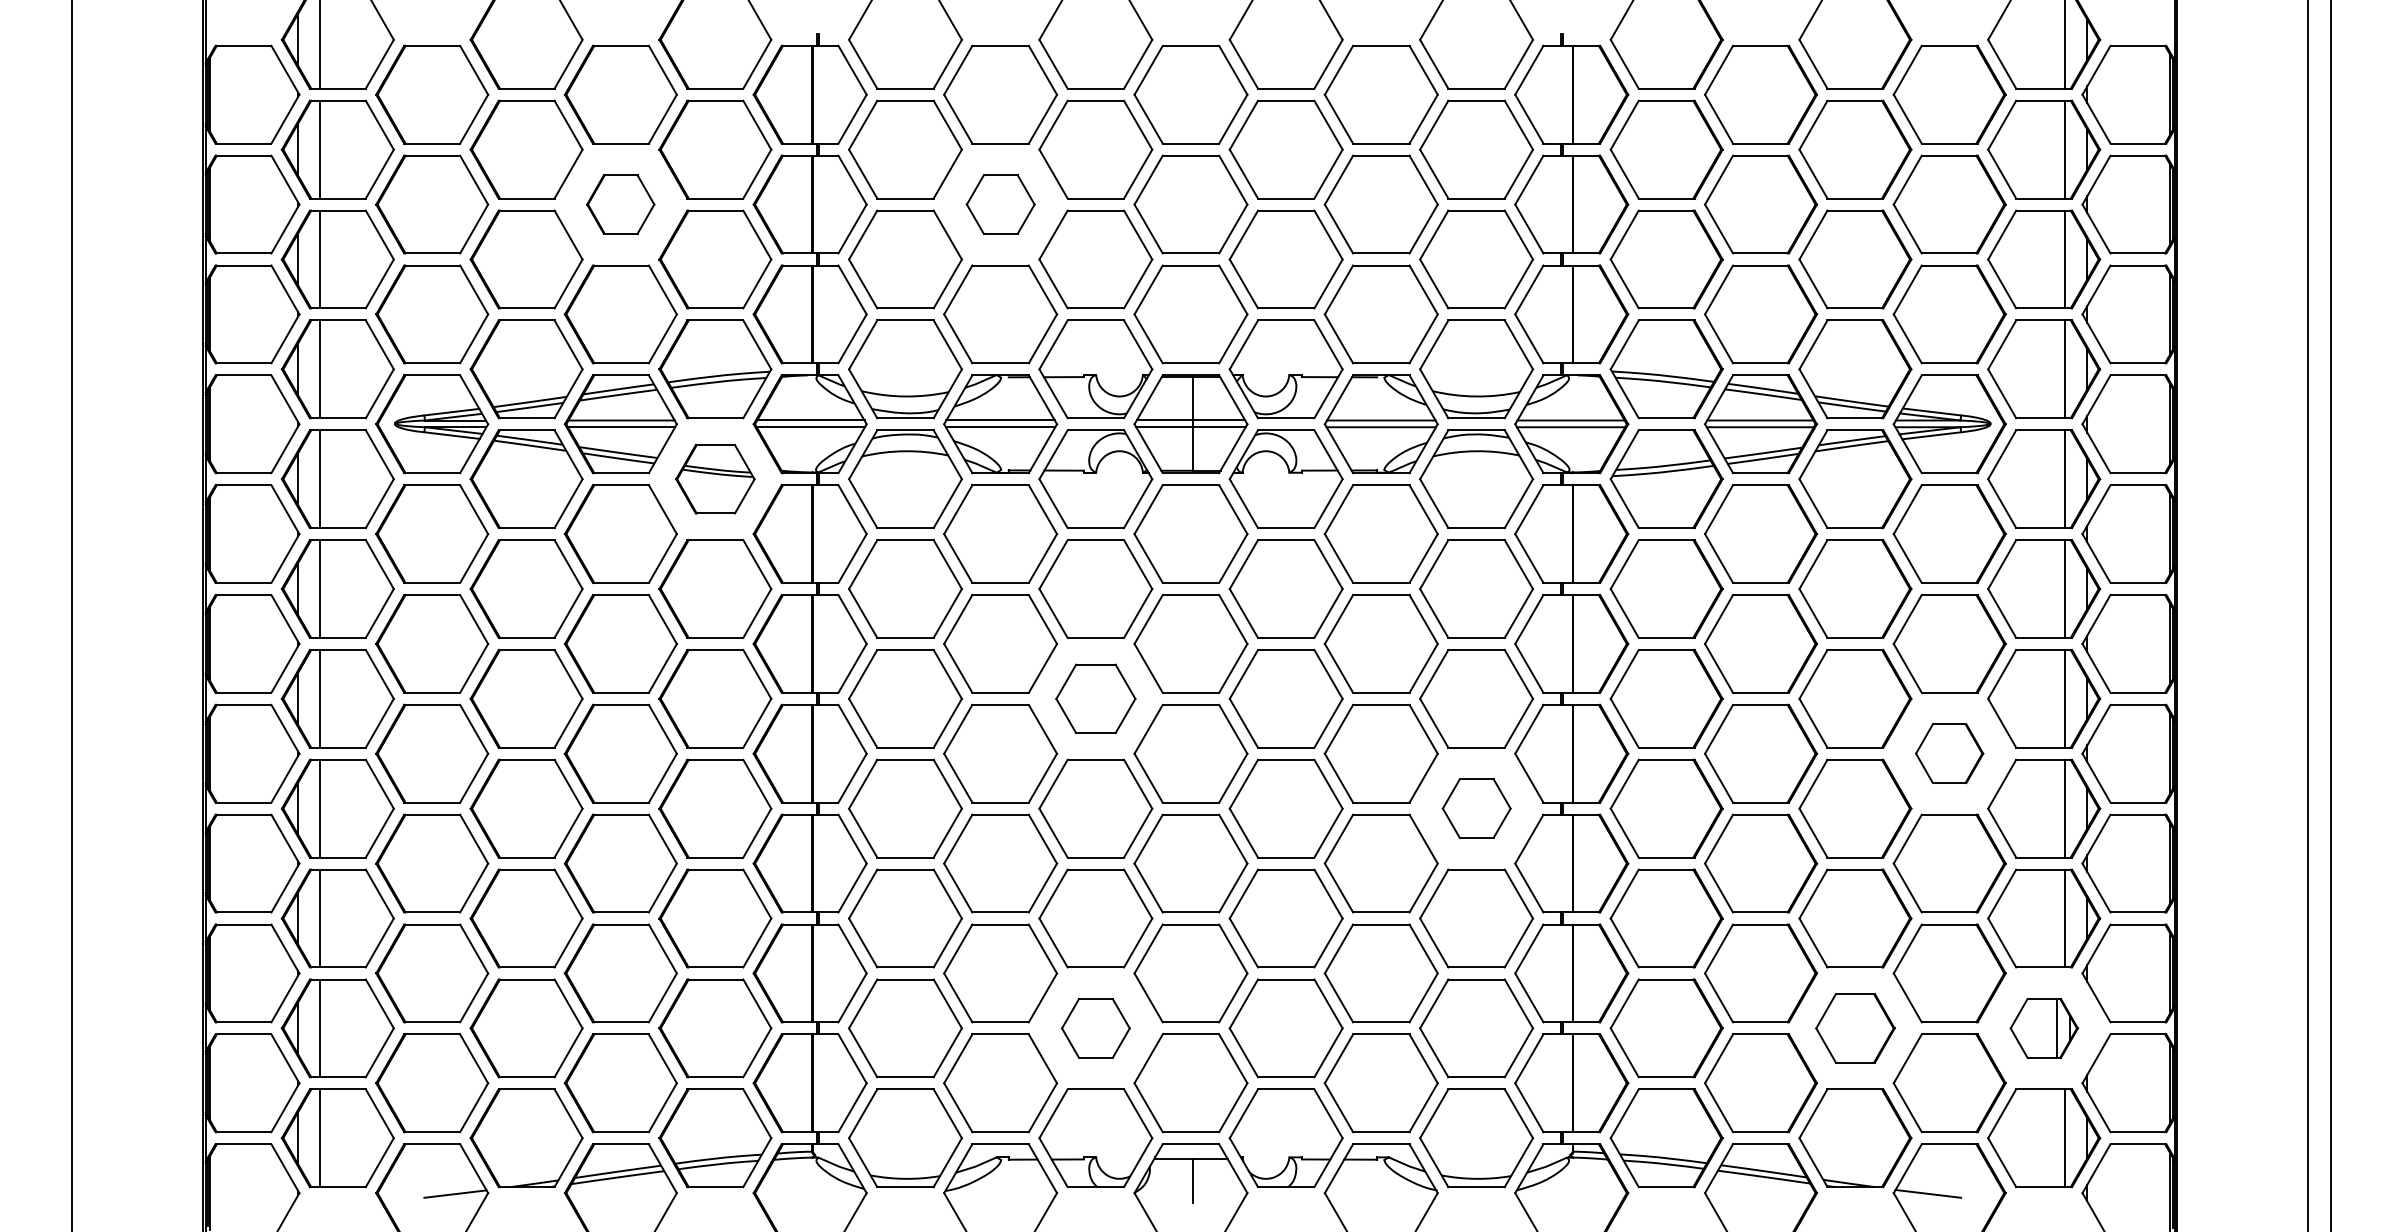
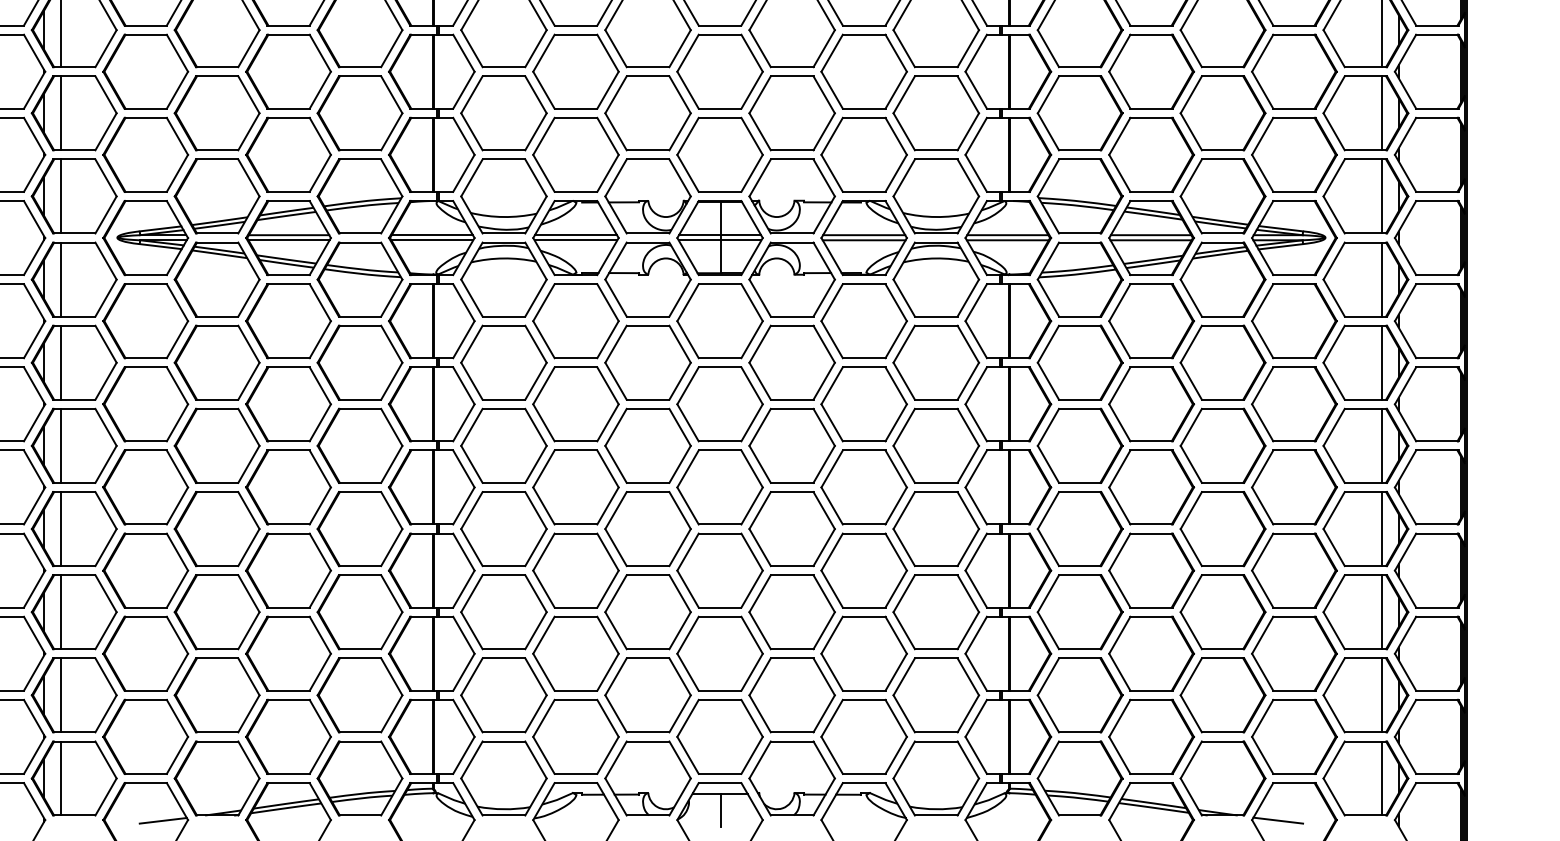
part: (620, 204) -> (288, 71), size x1.67
part: (1000, 204) -> (575, 71), size x1.67
part: (715, 479) -> (360, 279), size x1.43
part: (1095, 698) -> (647, 445), size x1.43
part: (1949, 753) -> (1294, 487), size x1.67
part: (1476, 808) -> (936, 528), size x1.67
part: (1095, 1028) -> (647, 695), size x1.67
part: (1855, 1028) -> (1223, 695), size x1.43
part: (2044, 1028) -> (1366, 695), size x1.67

